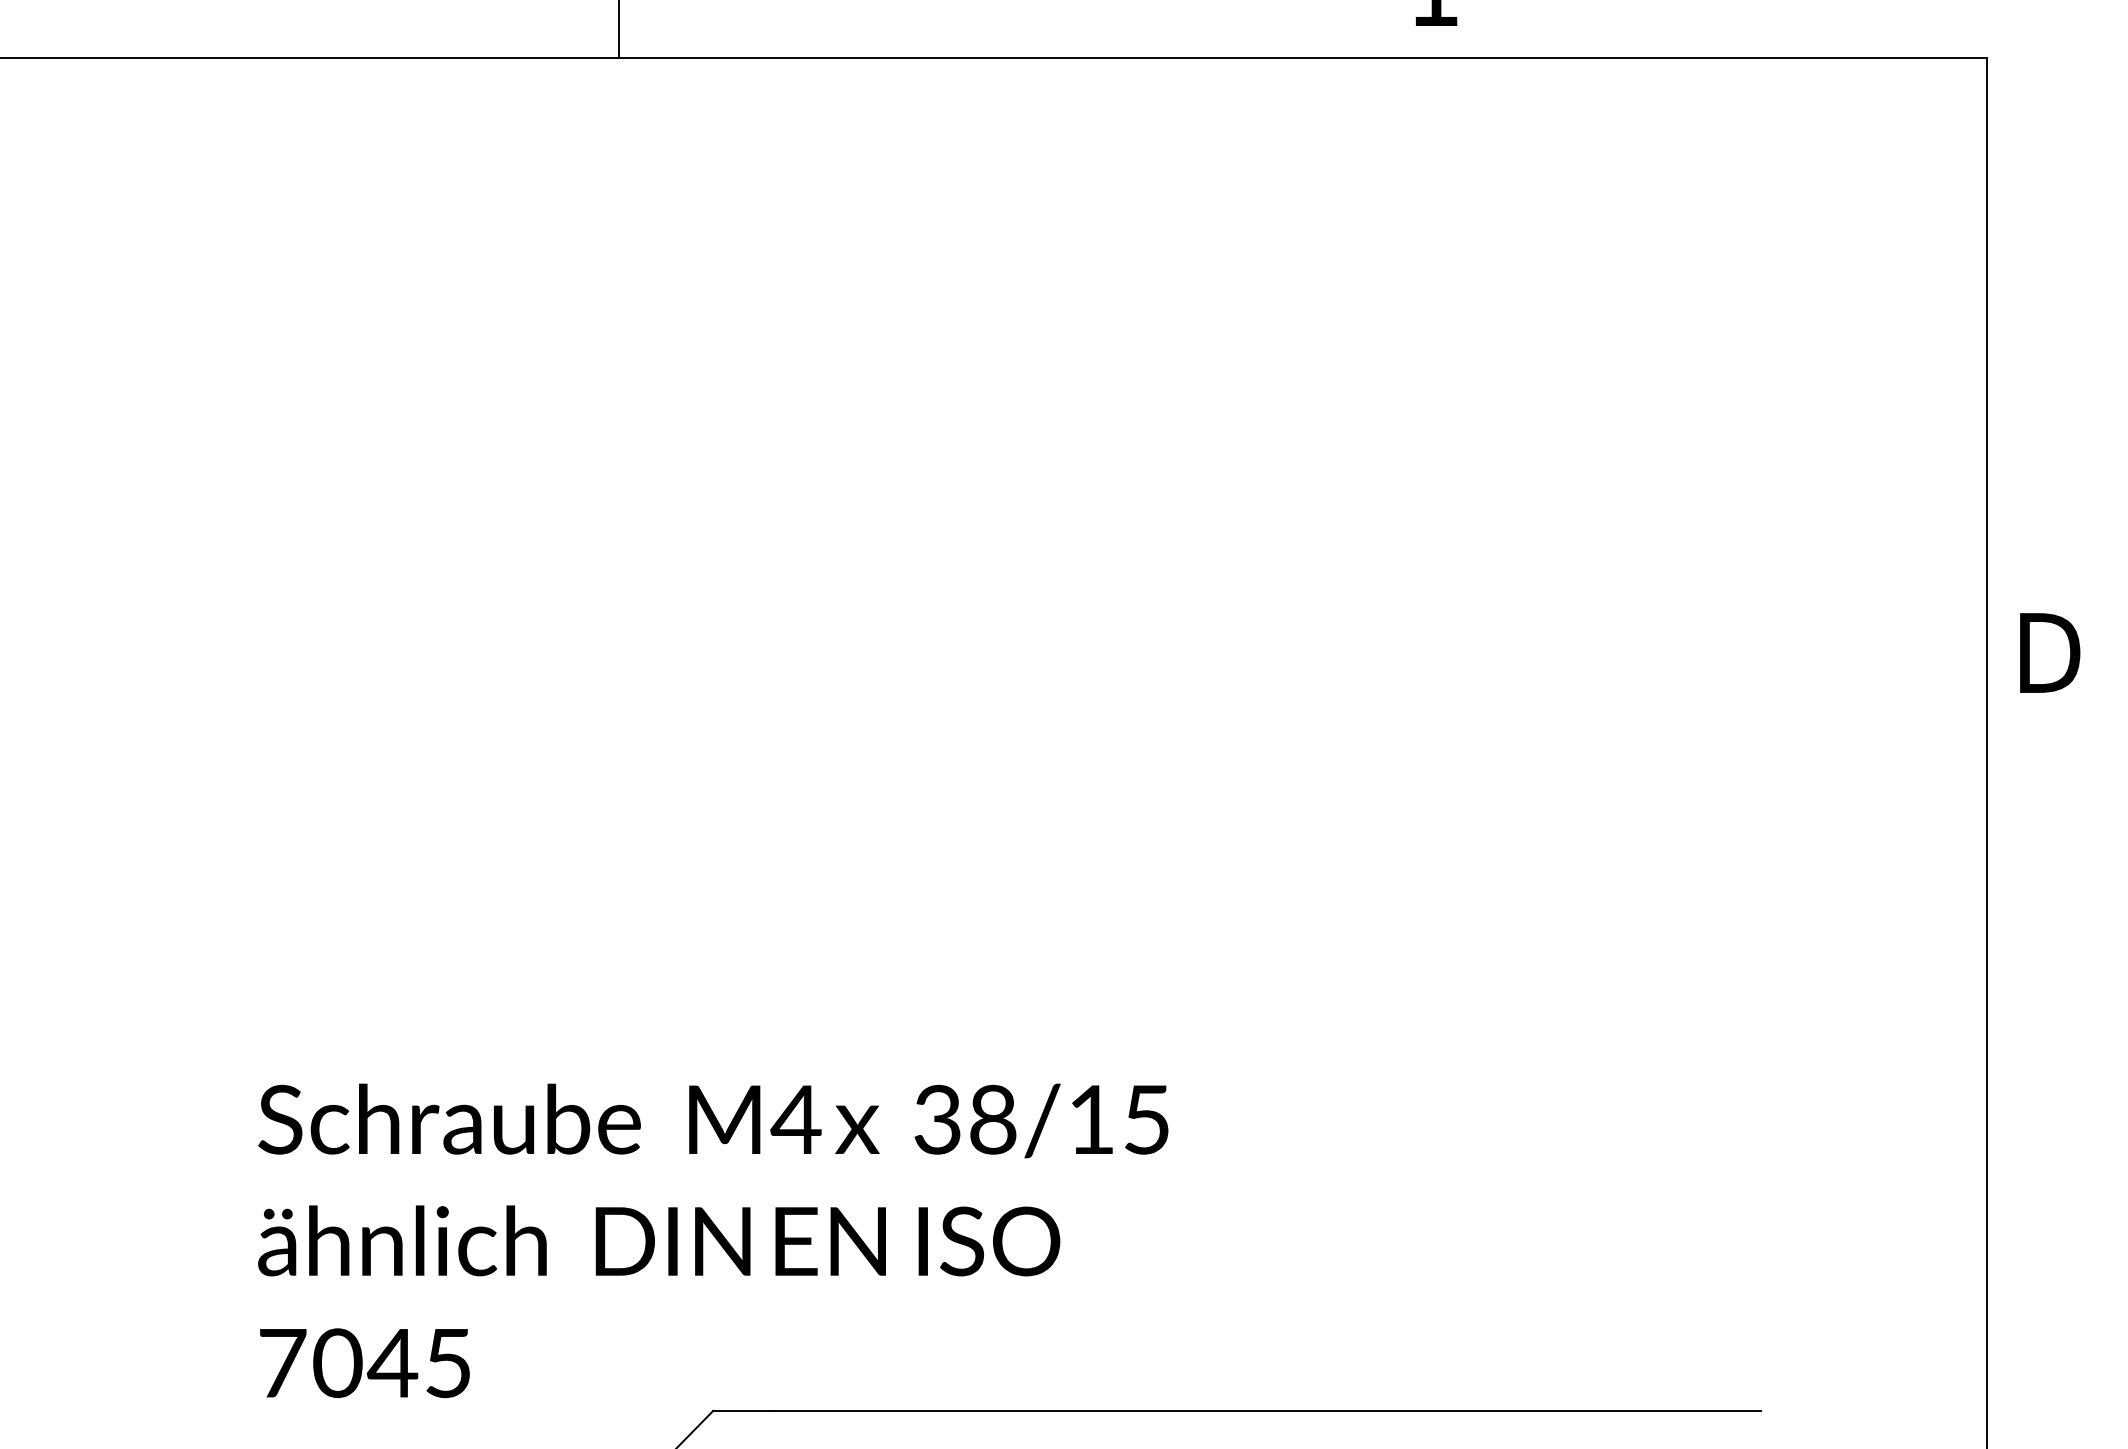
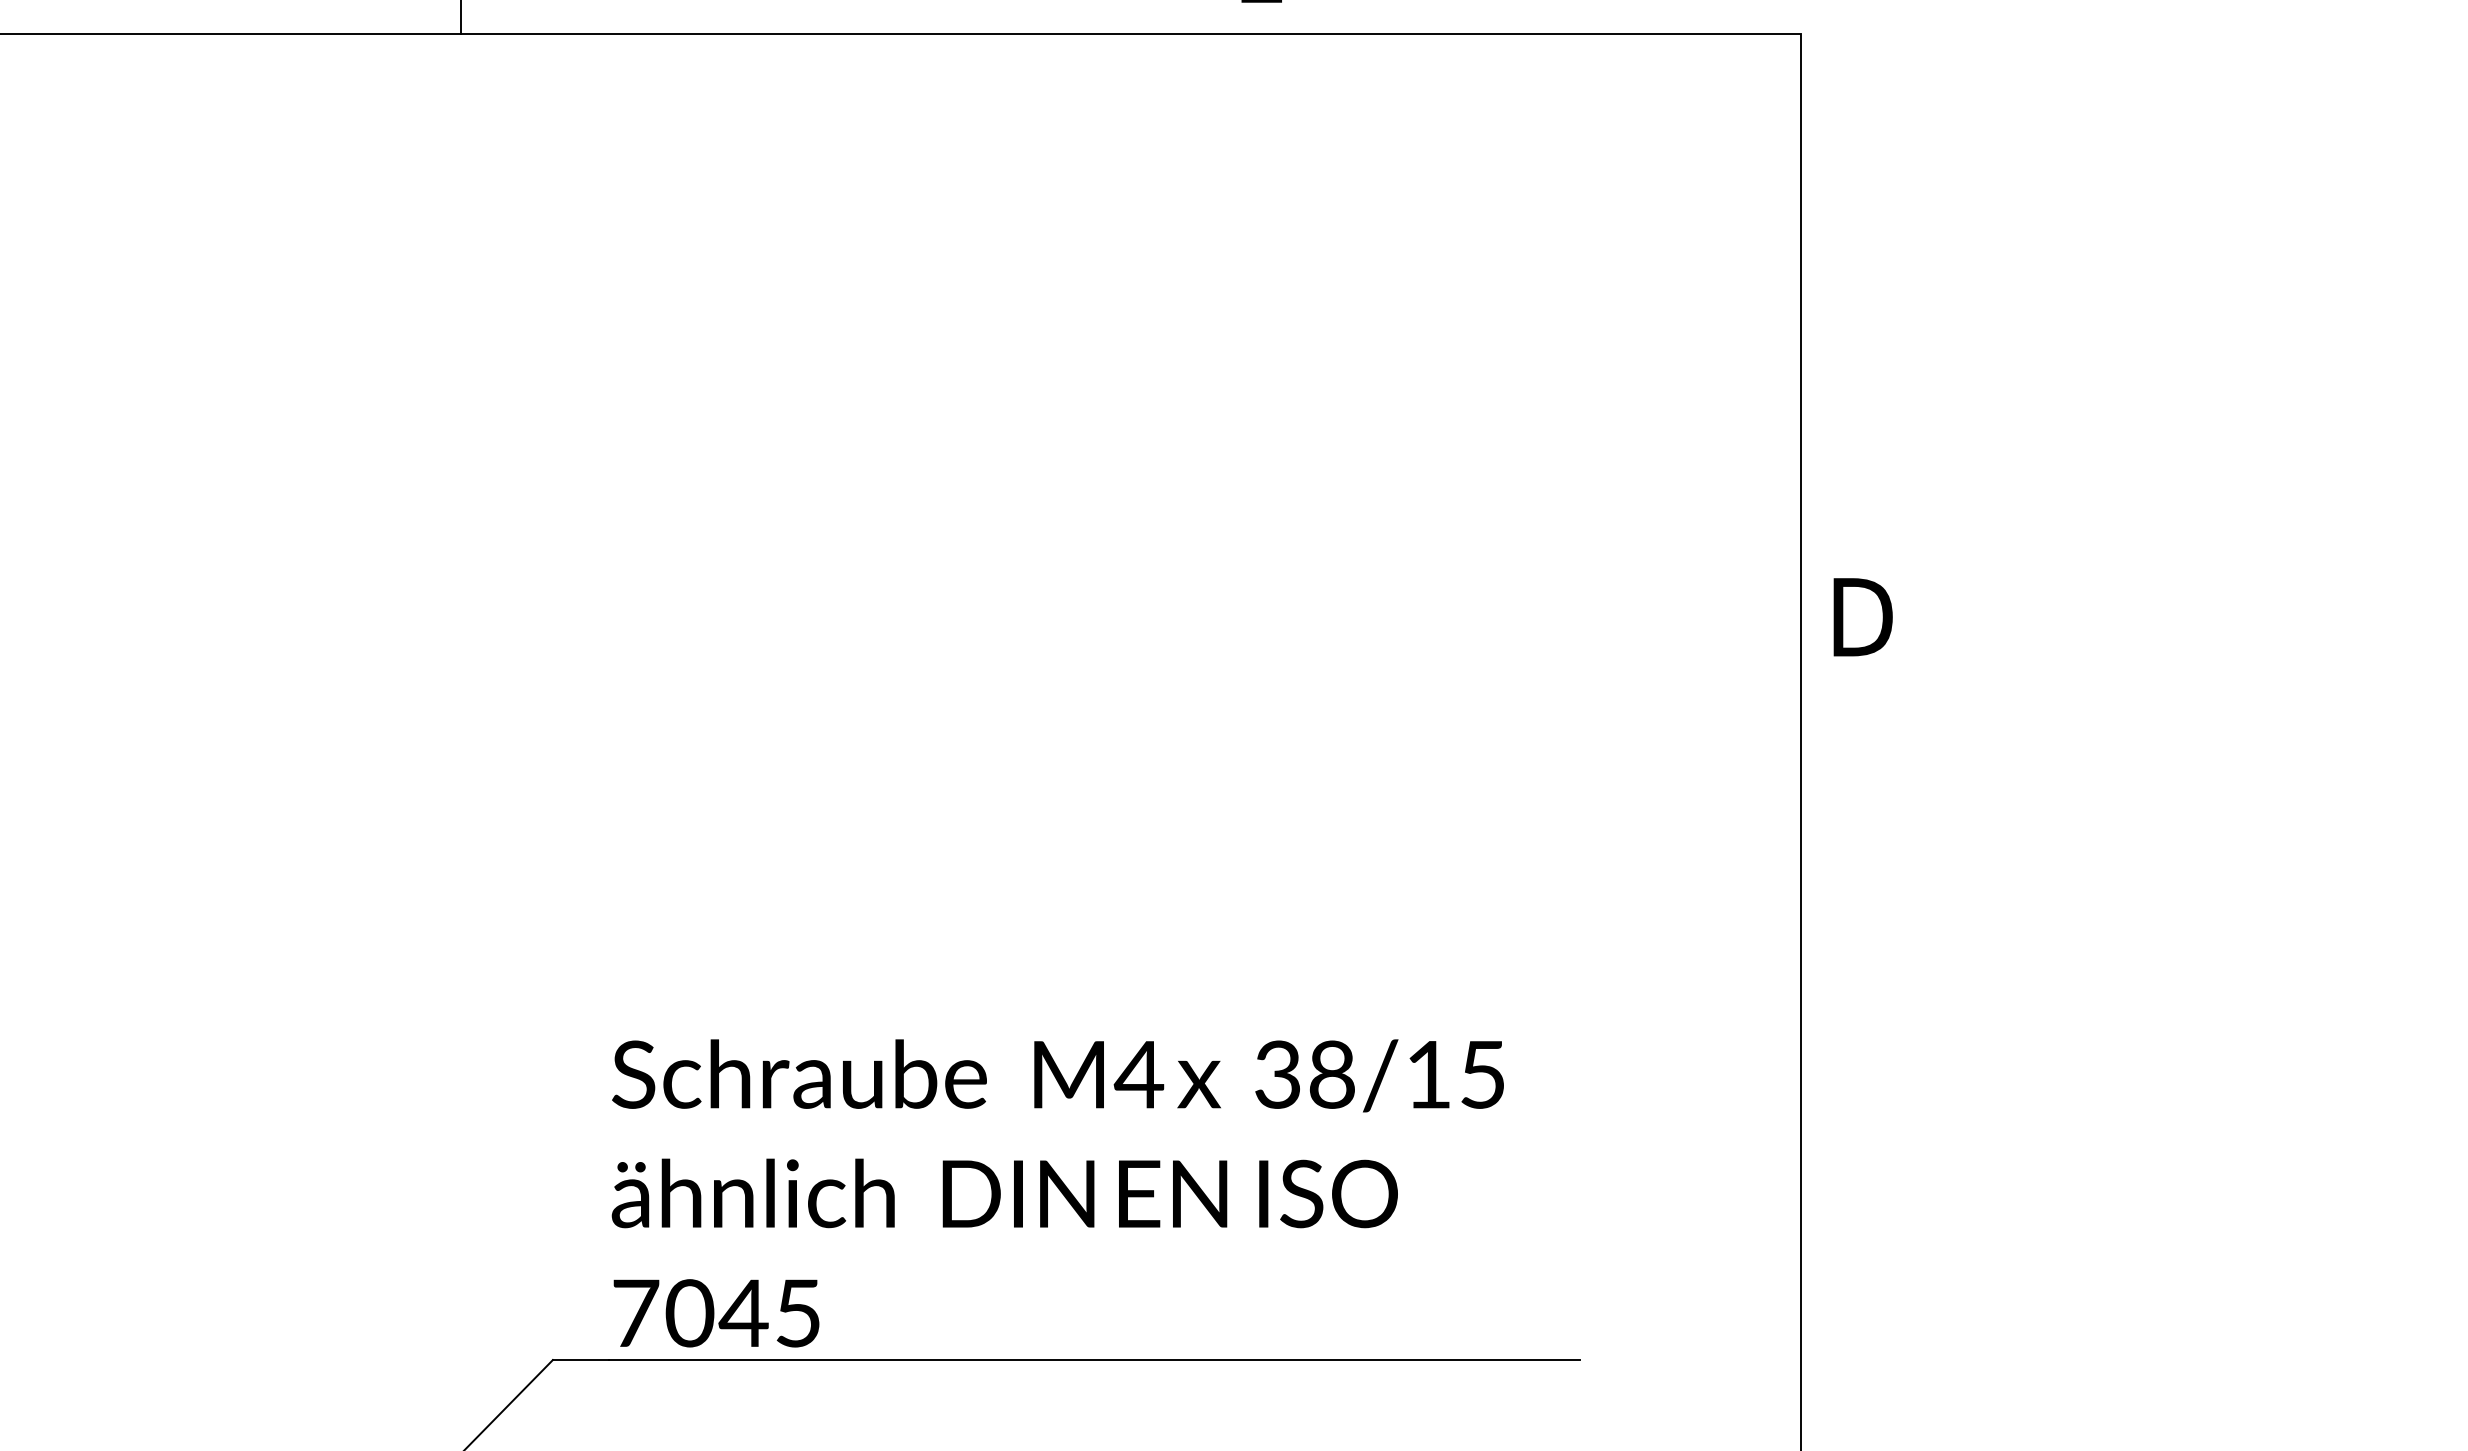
text: (712, 1240) -> (1057, 1193), moved

